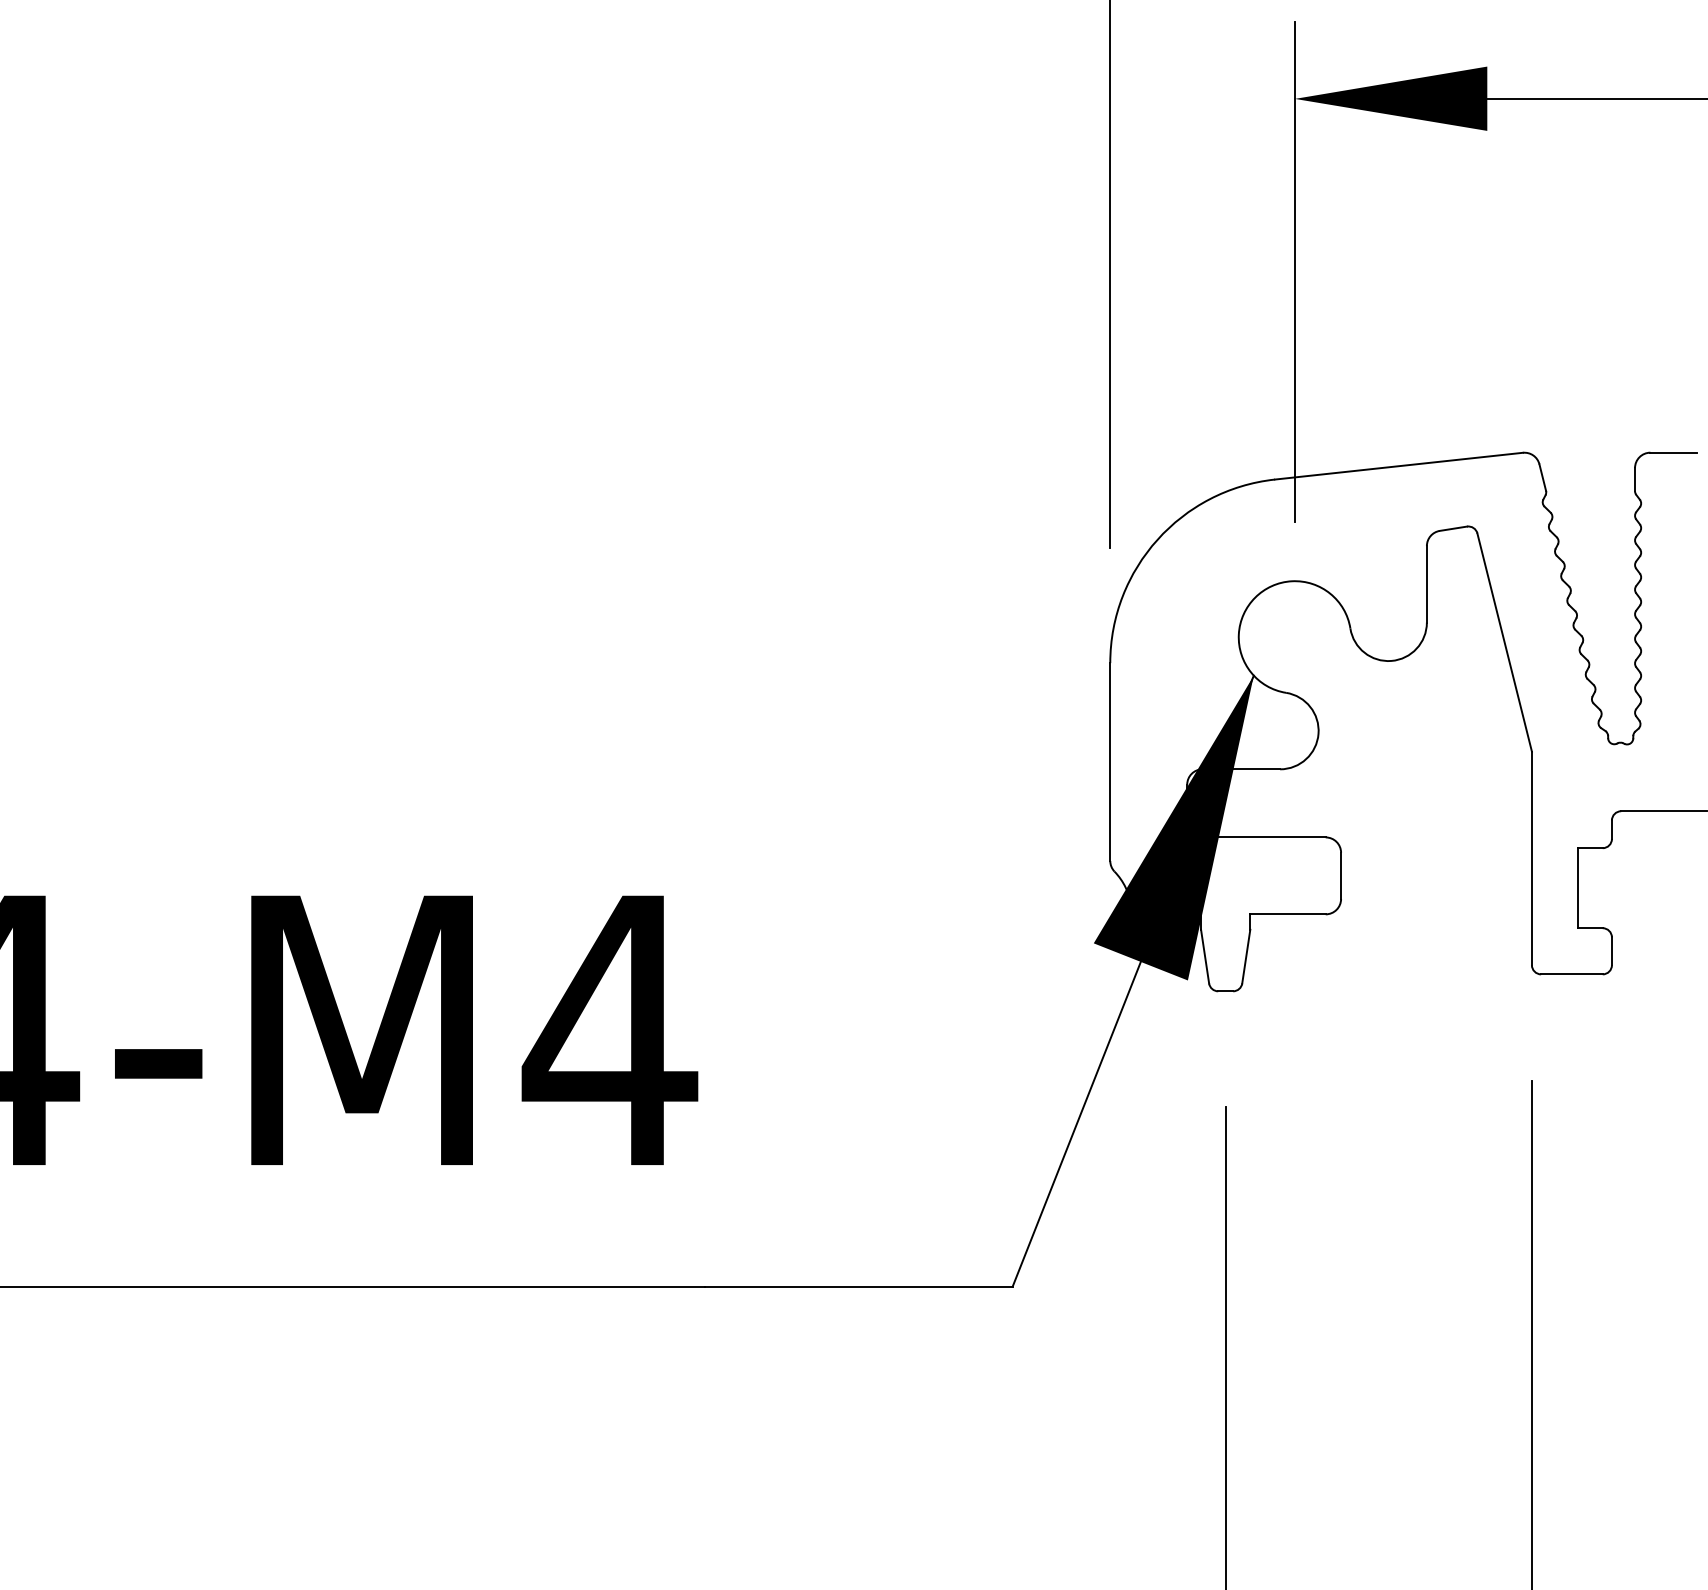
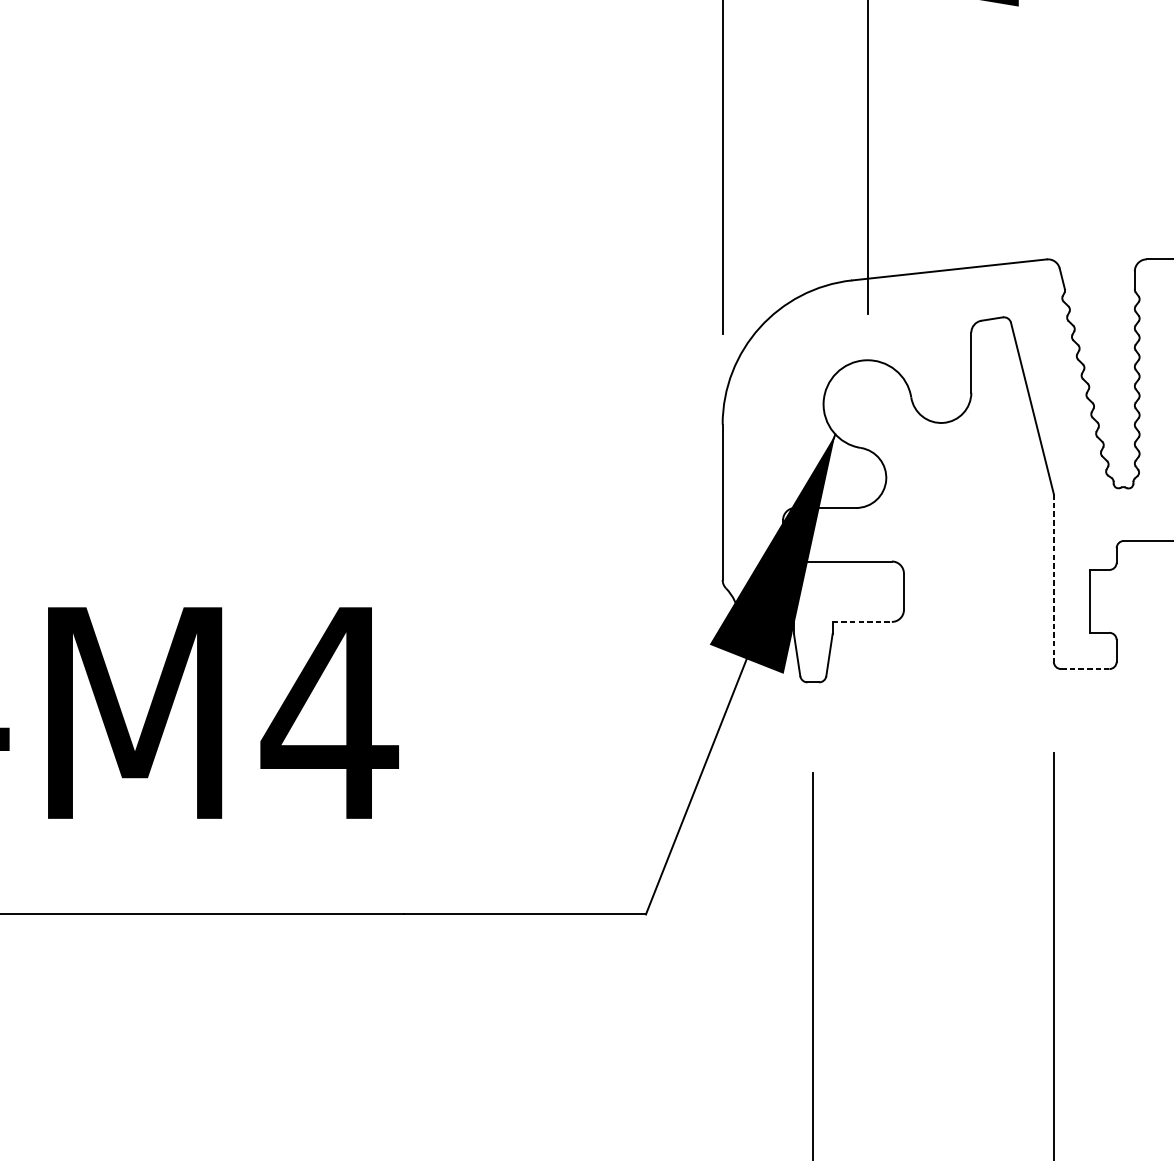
line: (1531, 858) -> (1053, 578), solid -> dashed
line: (1288, 914) -> (862, 622), solid -> dashed
line: (1571, 974) -> (1084, 669), solid -> dashed

